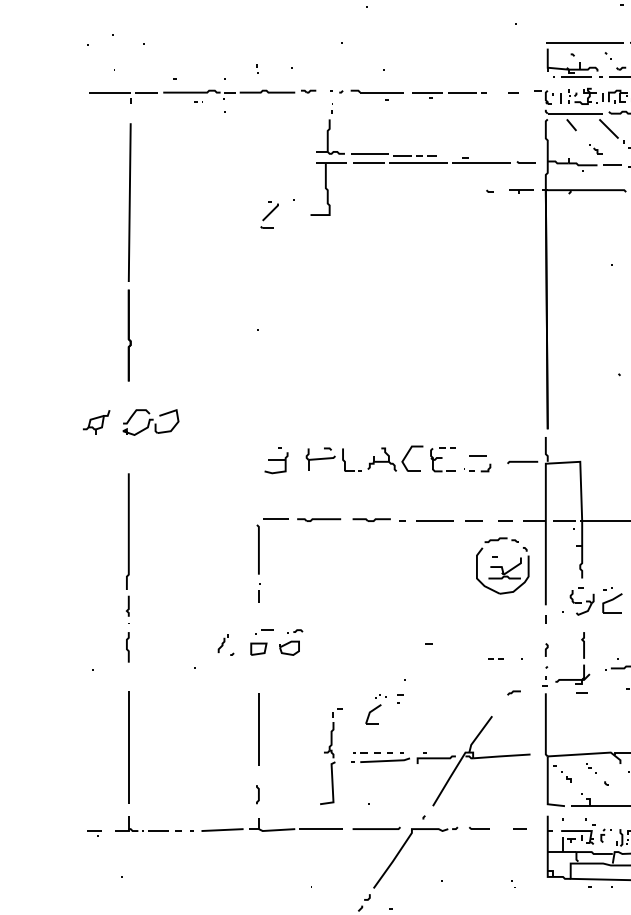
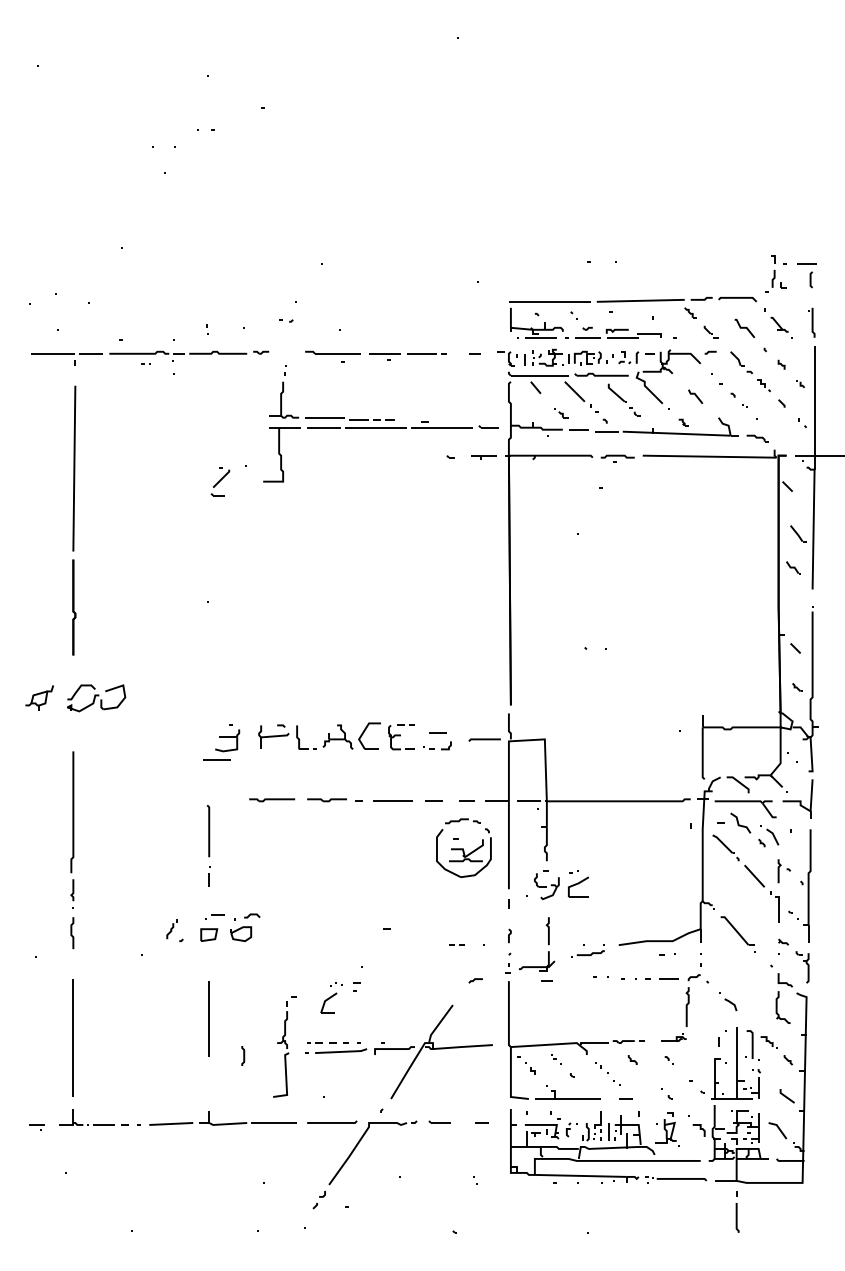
part: (336, 91) -> (286, 320), moved
line: (275, 518) -> (216, 759), moved
part: (294, 631) -> (246, 916), size x1.6
line: (258, 794) -> (243, 1055), moved

